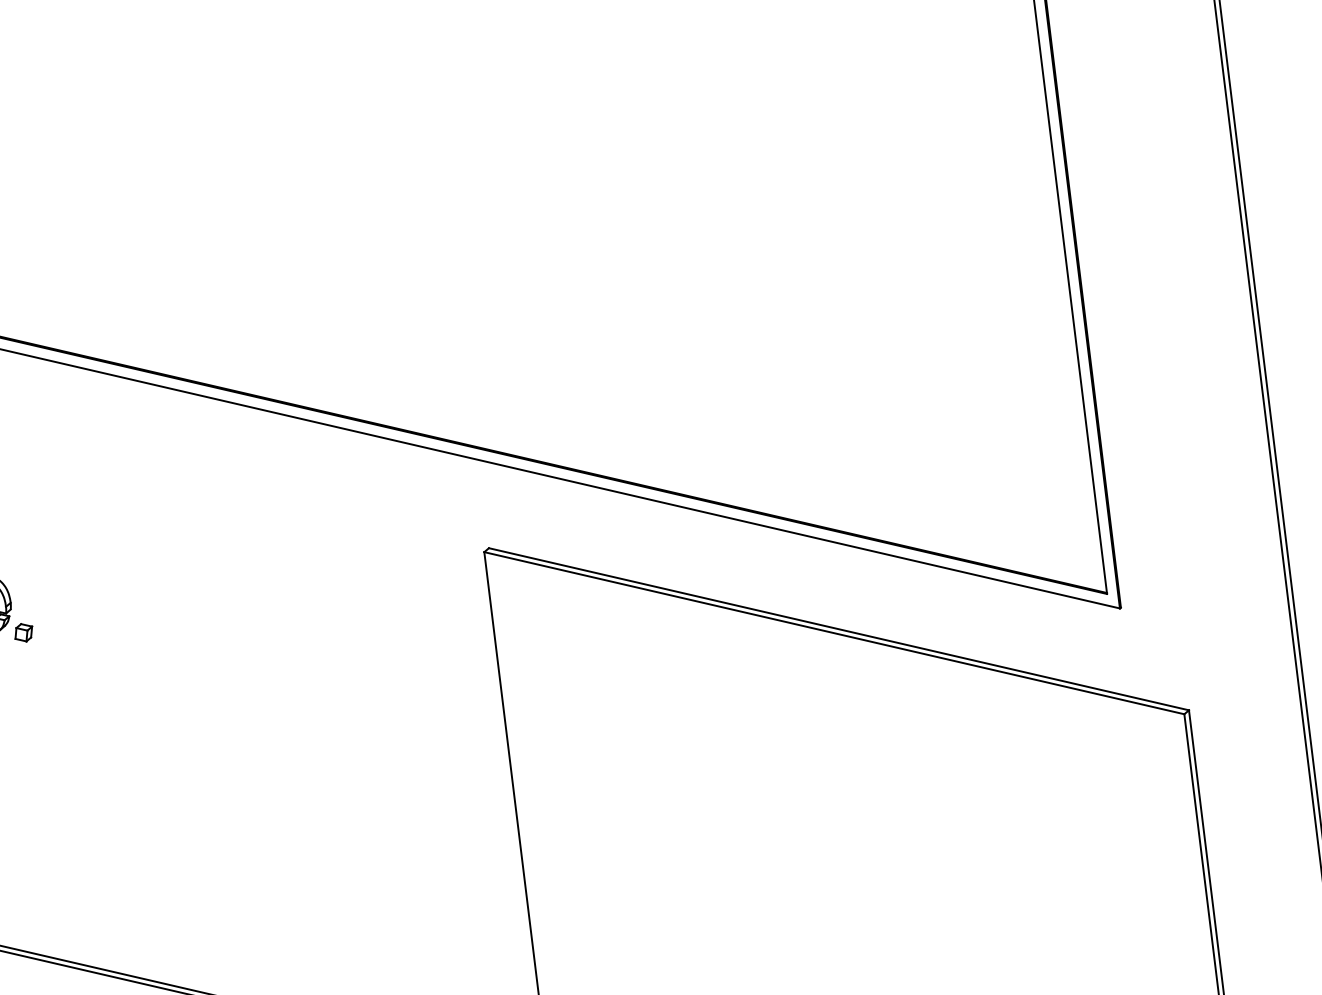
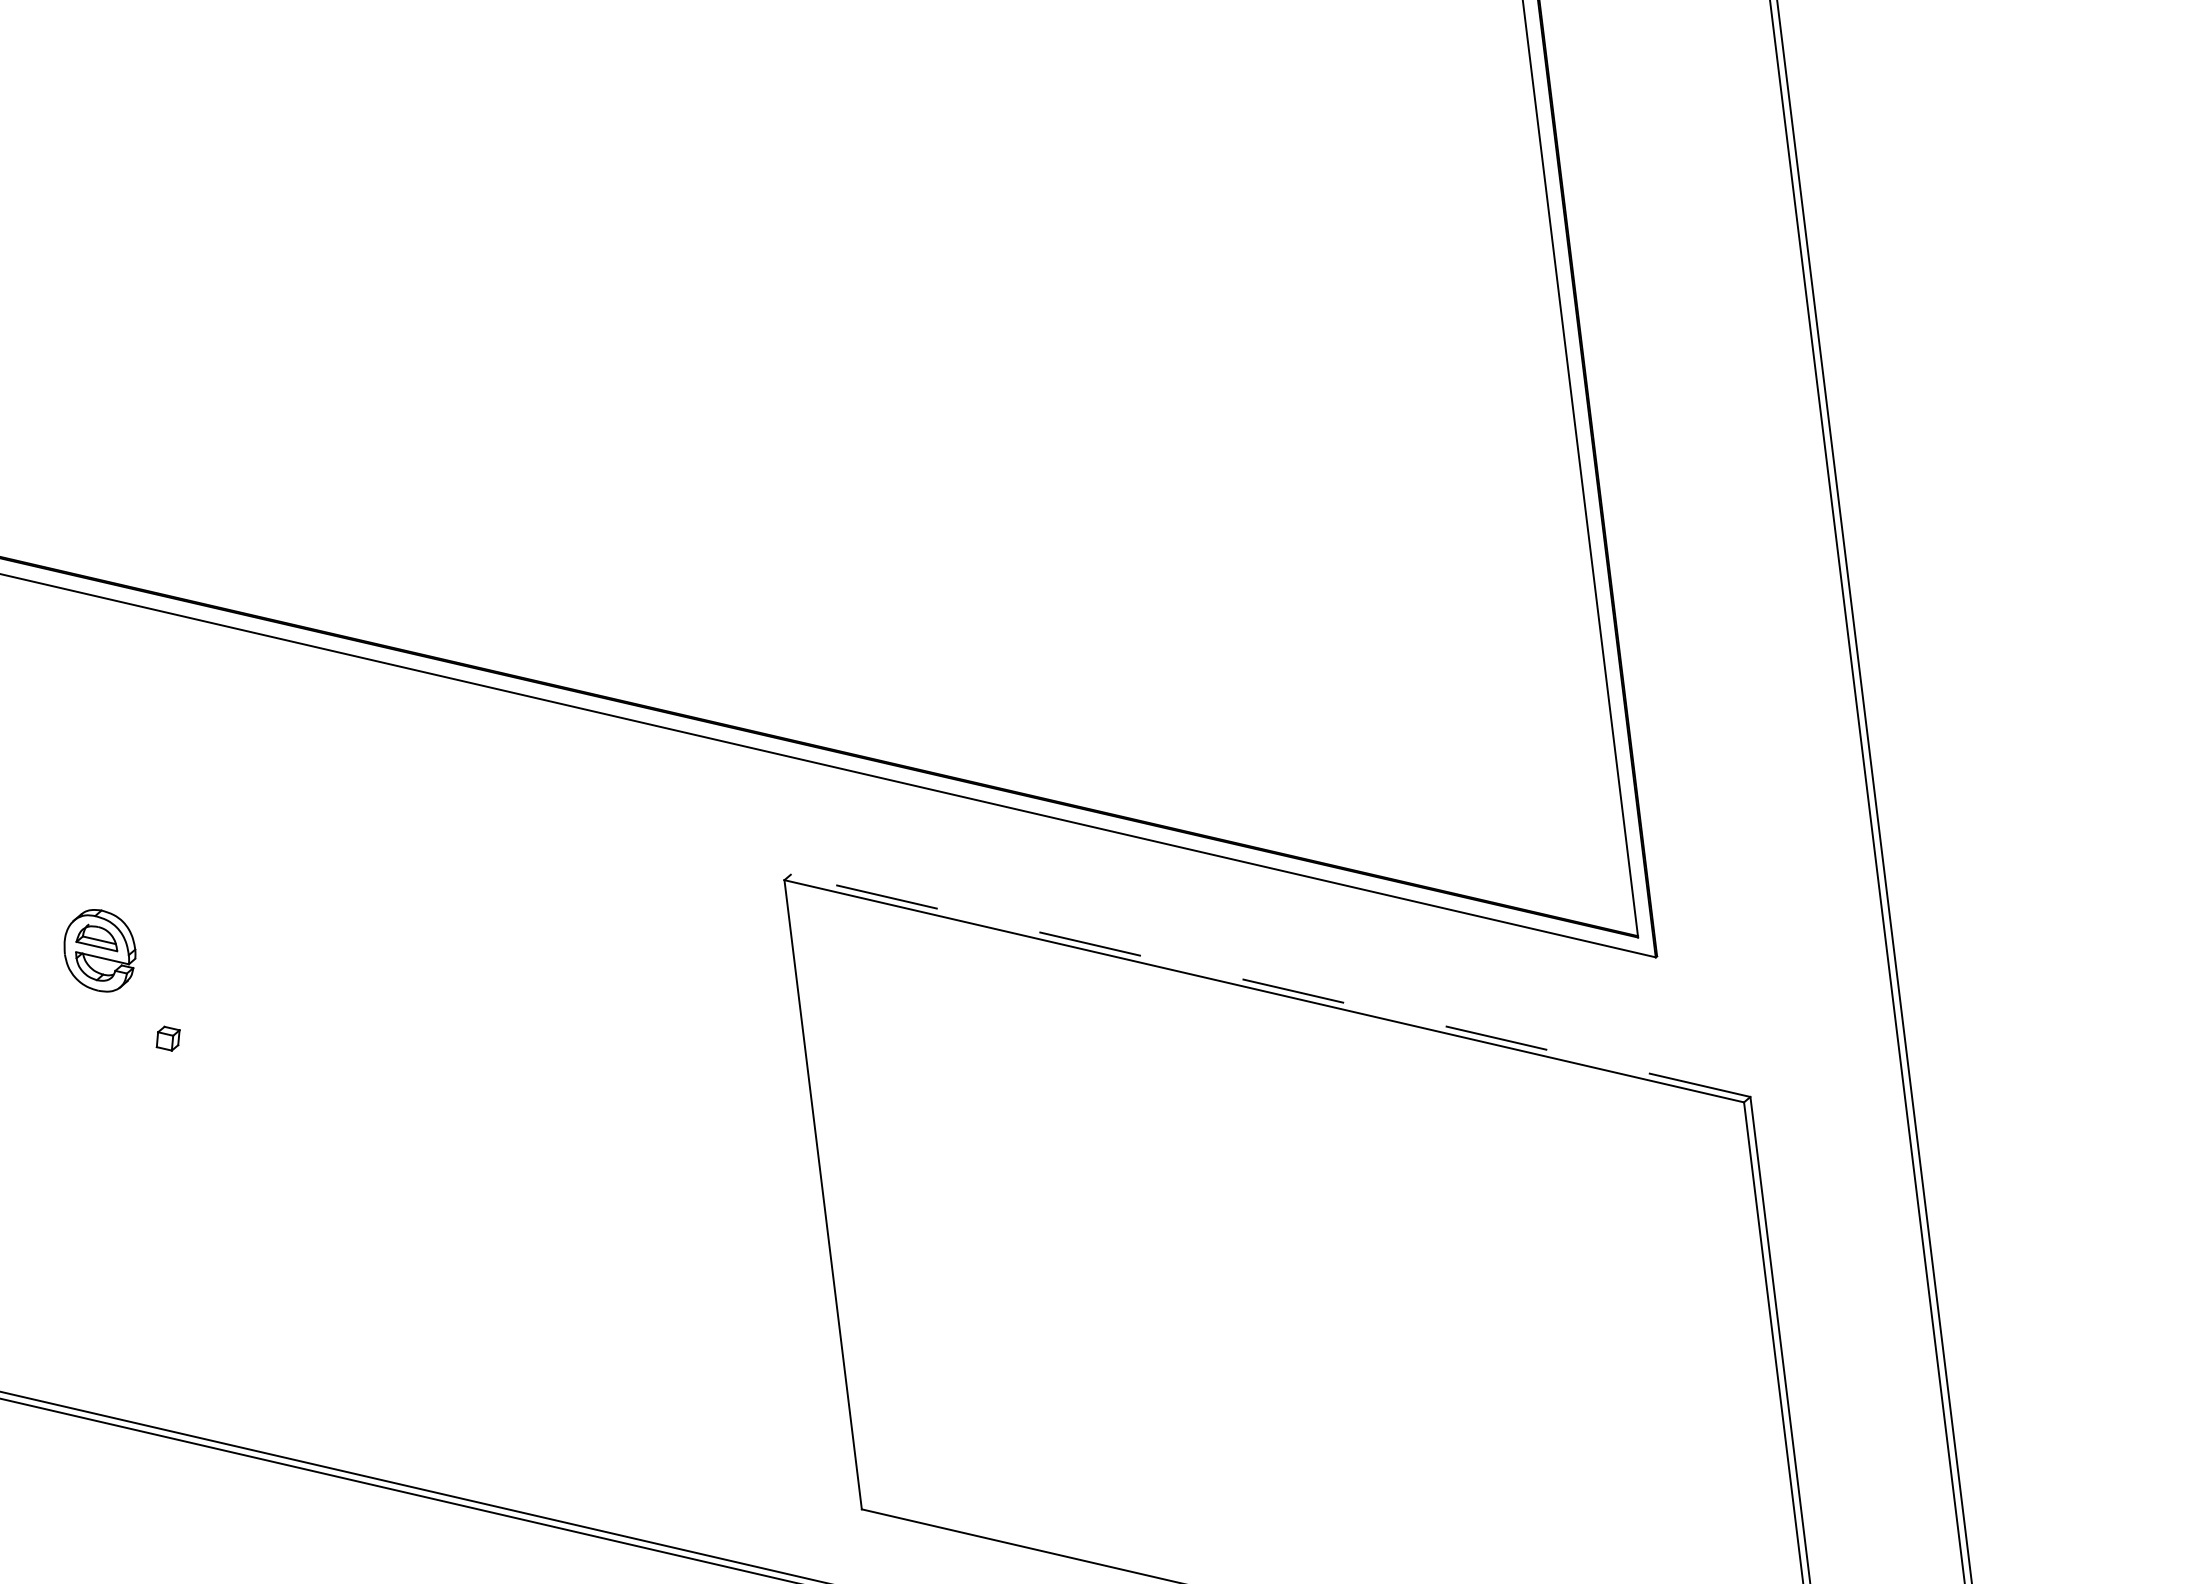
line: (838, 628) -> (1270, 985), solid -> dashed
part: (23, 632) -> (167, 1038), moved

